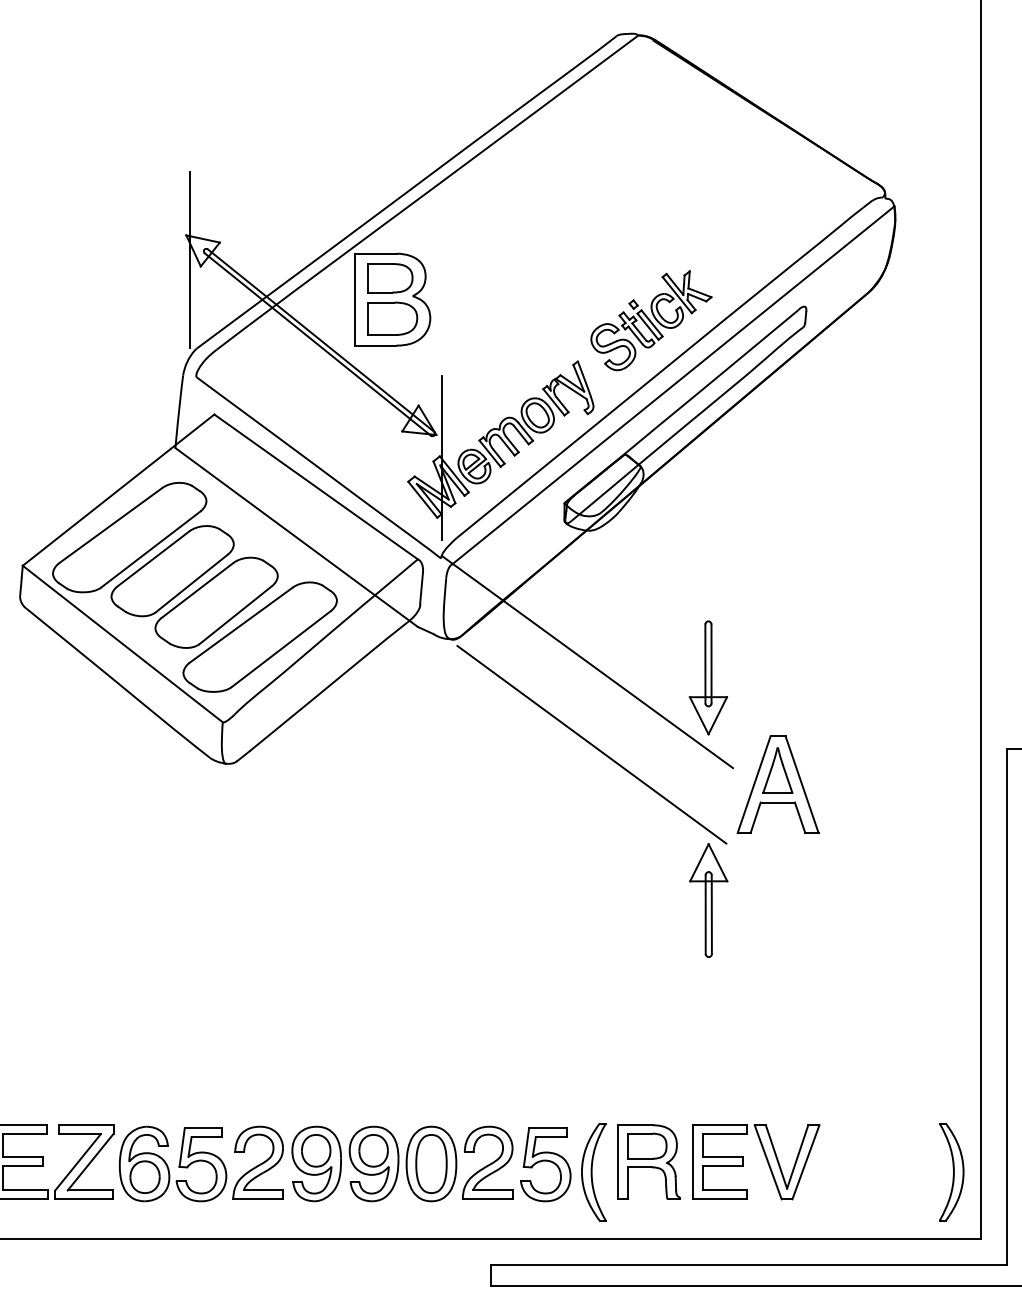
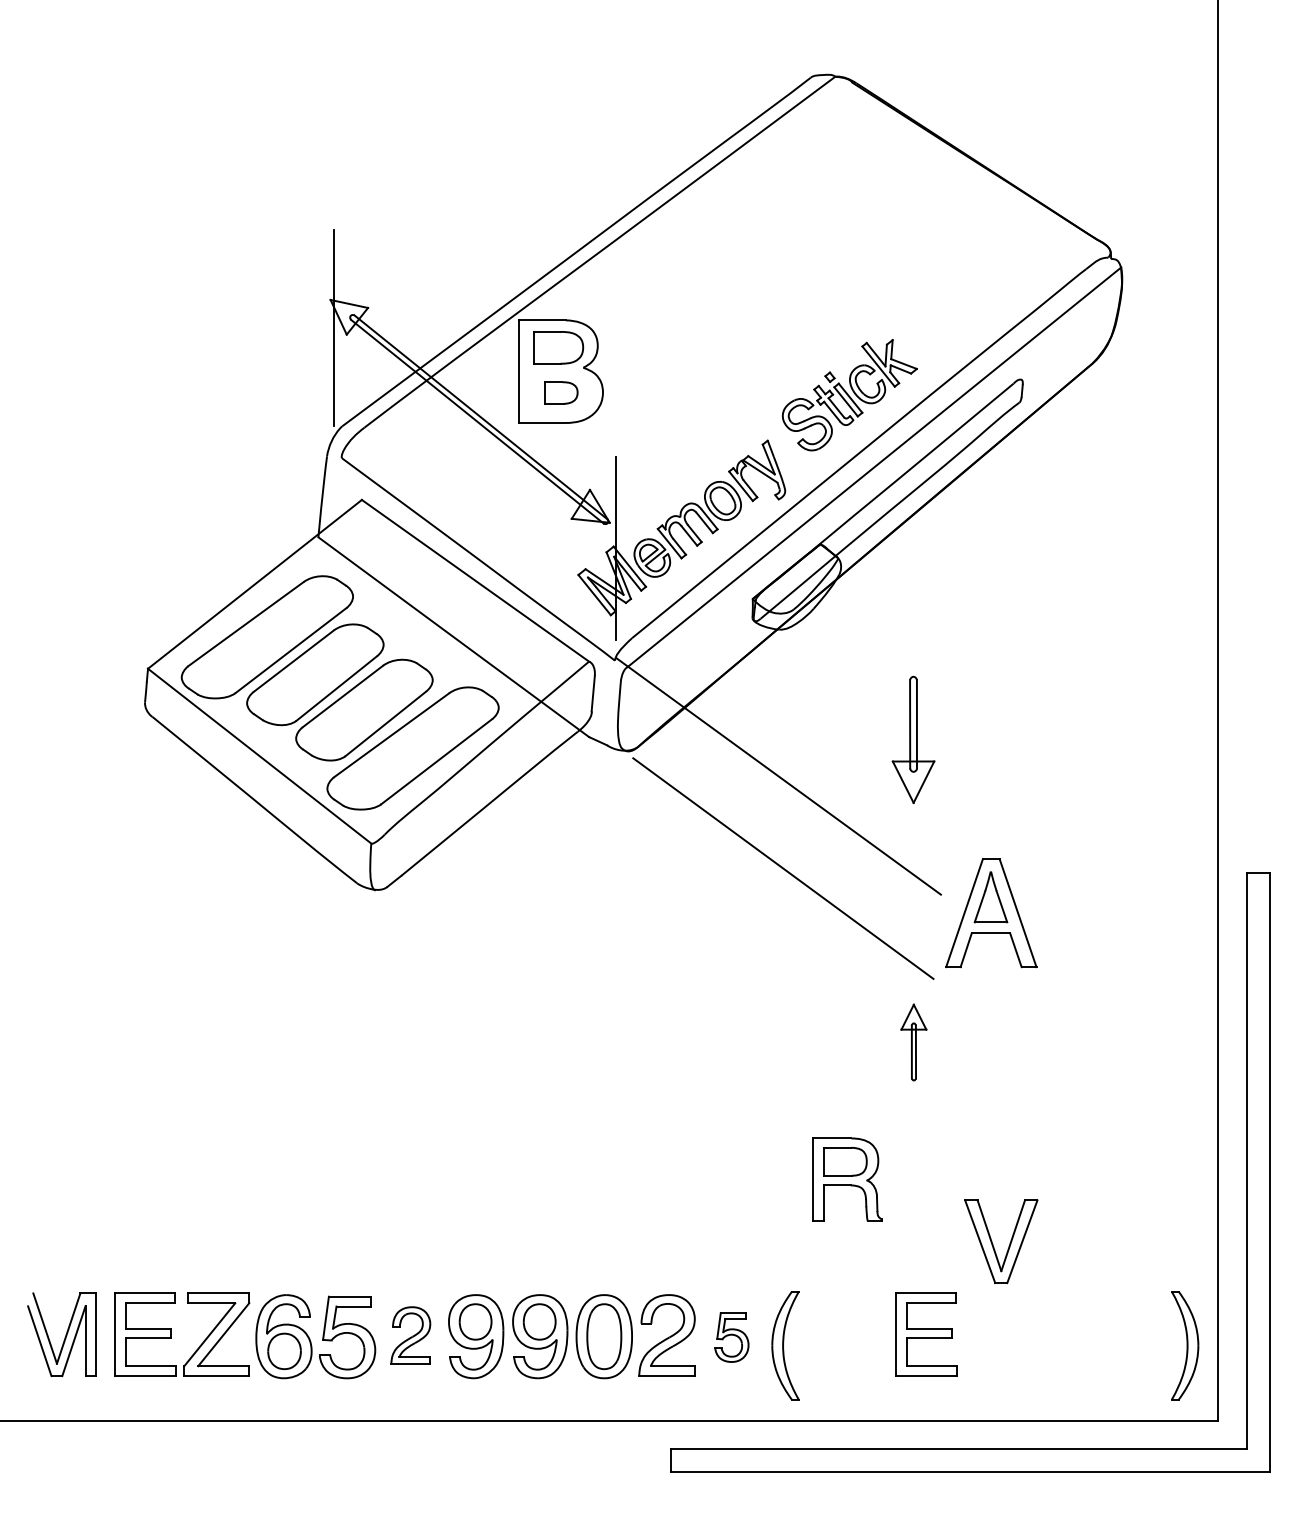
part: (393, 318) -> (561, 392), size x0.6
part: (708, 677) -> (913, 739), moved
part: (708, 900) -> (913, 1042), size x0.6
part: (257, 1162) -> (410, 1335), size x0.7
part: (649, 1162) -> (847, 1179), moved
part: (794, 1163) -> (1009, 1243), moved
part: (545, 1164) -> (731, 1337), size x0.6

